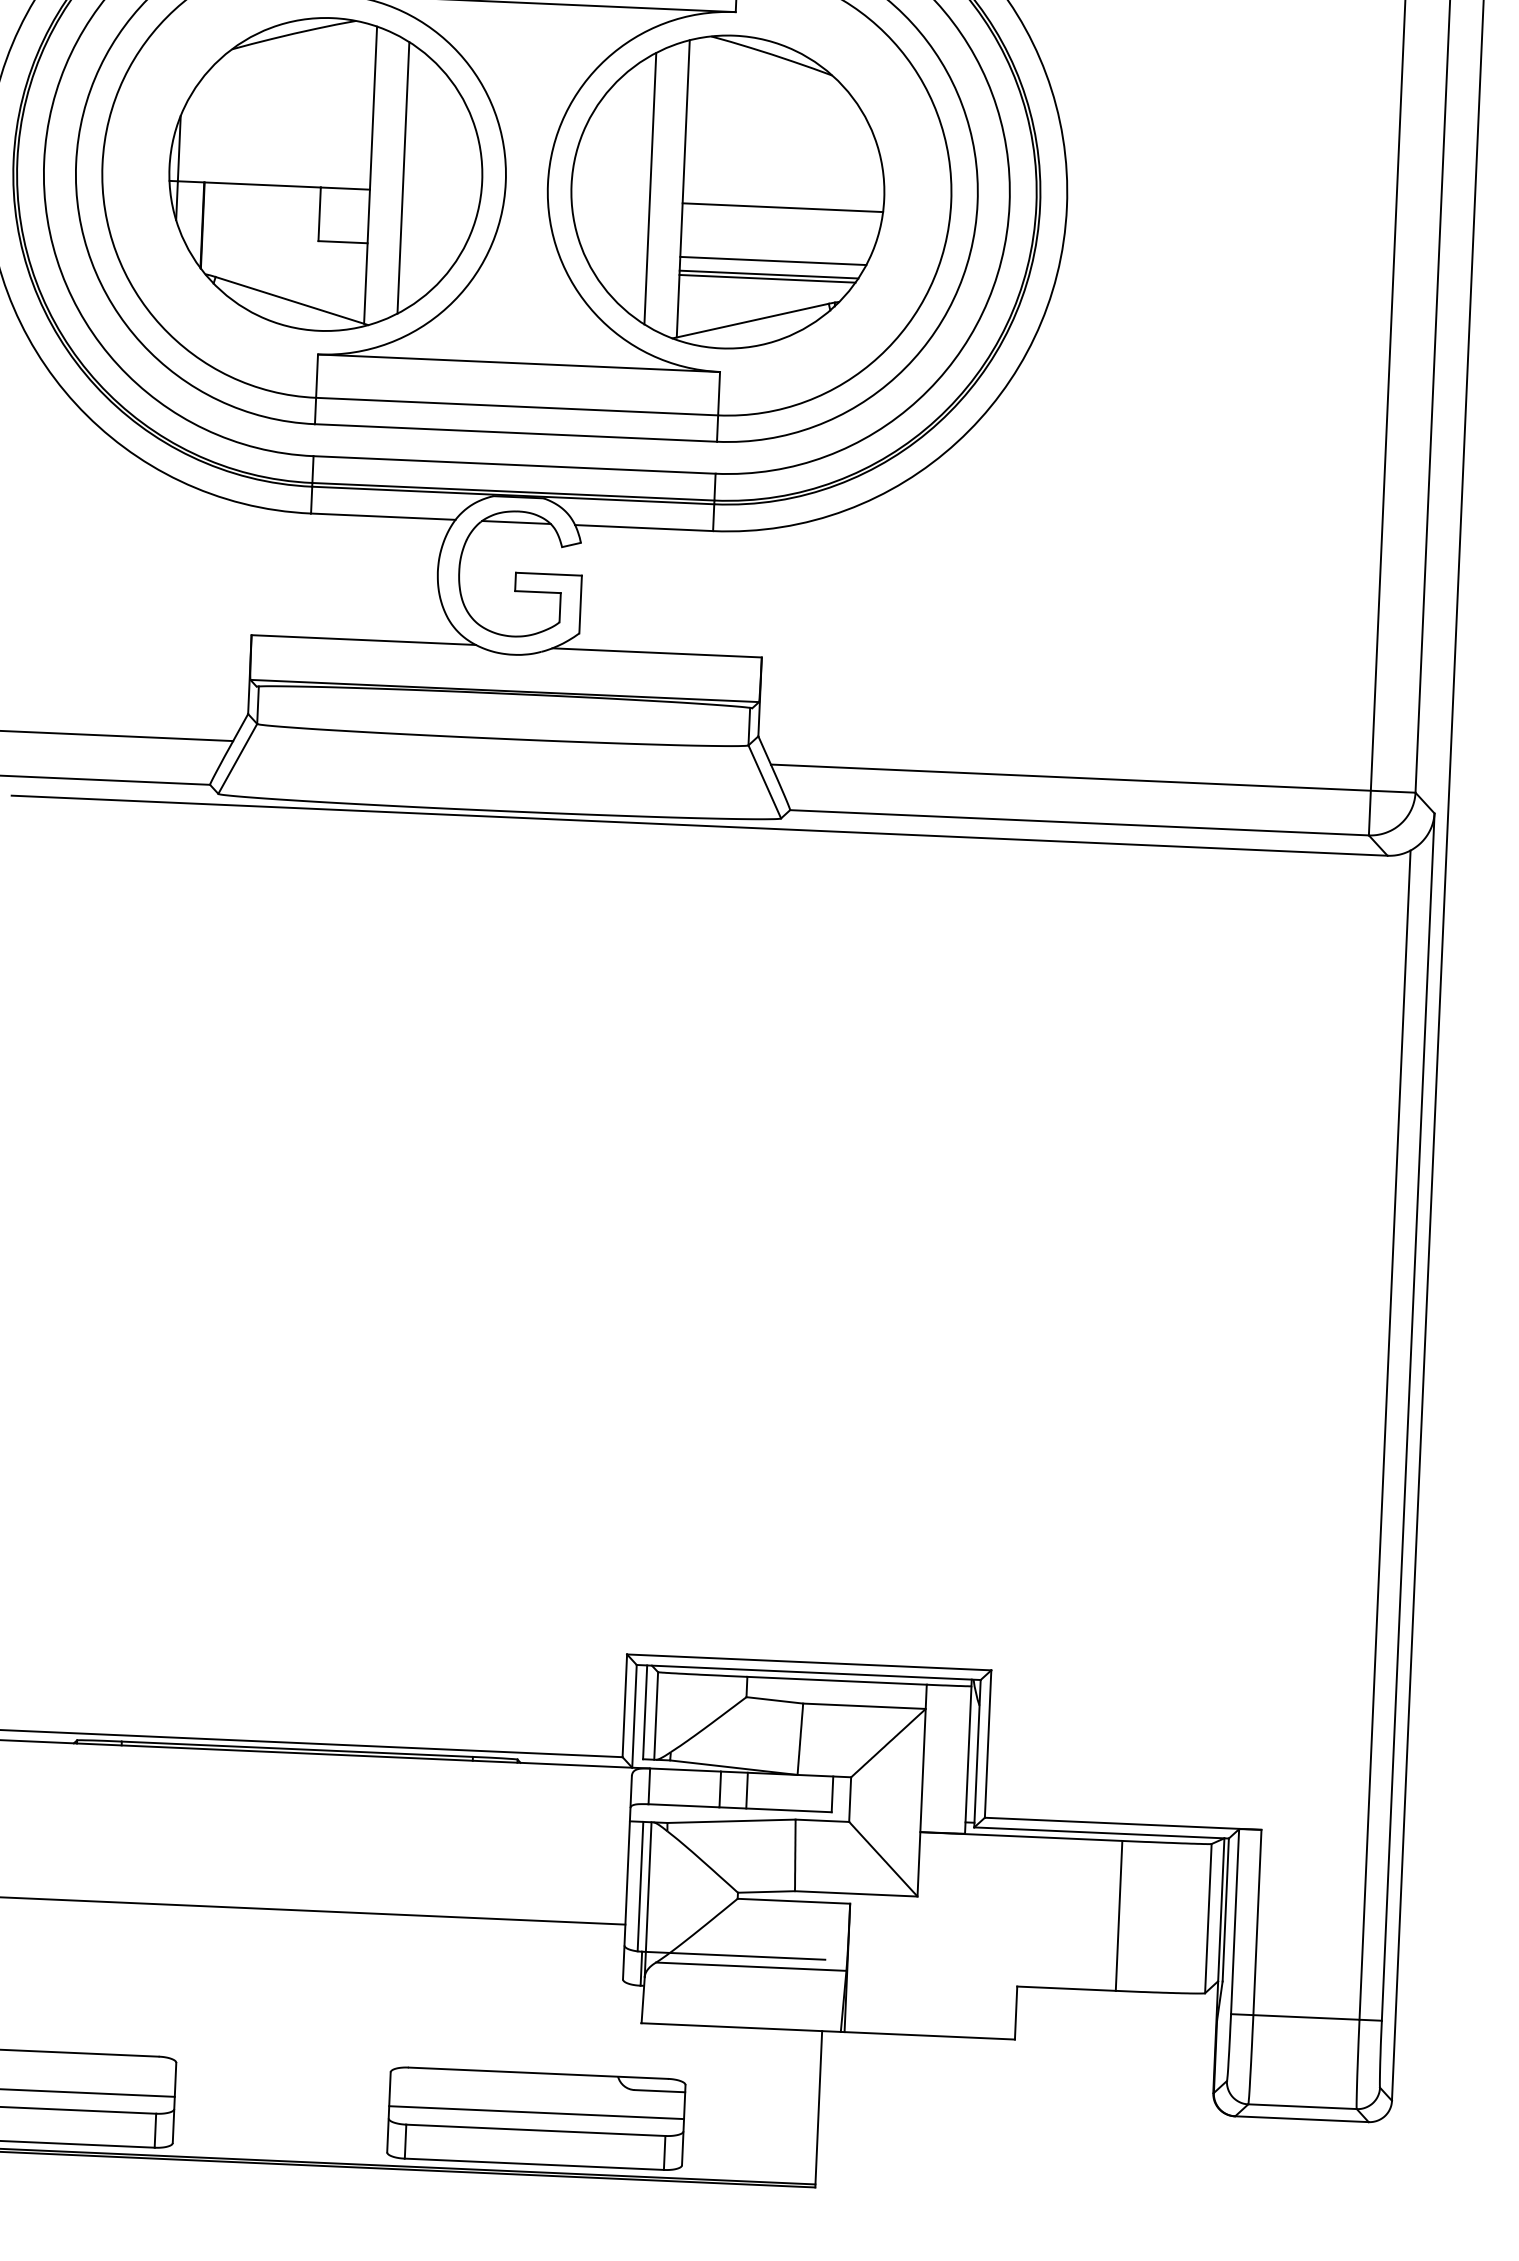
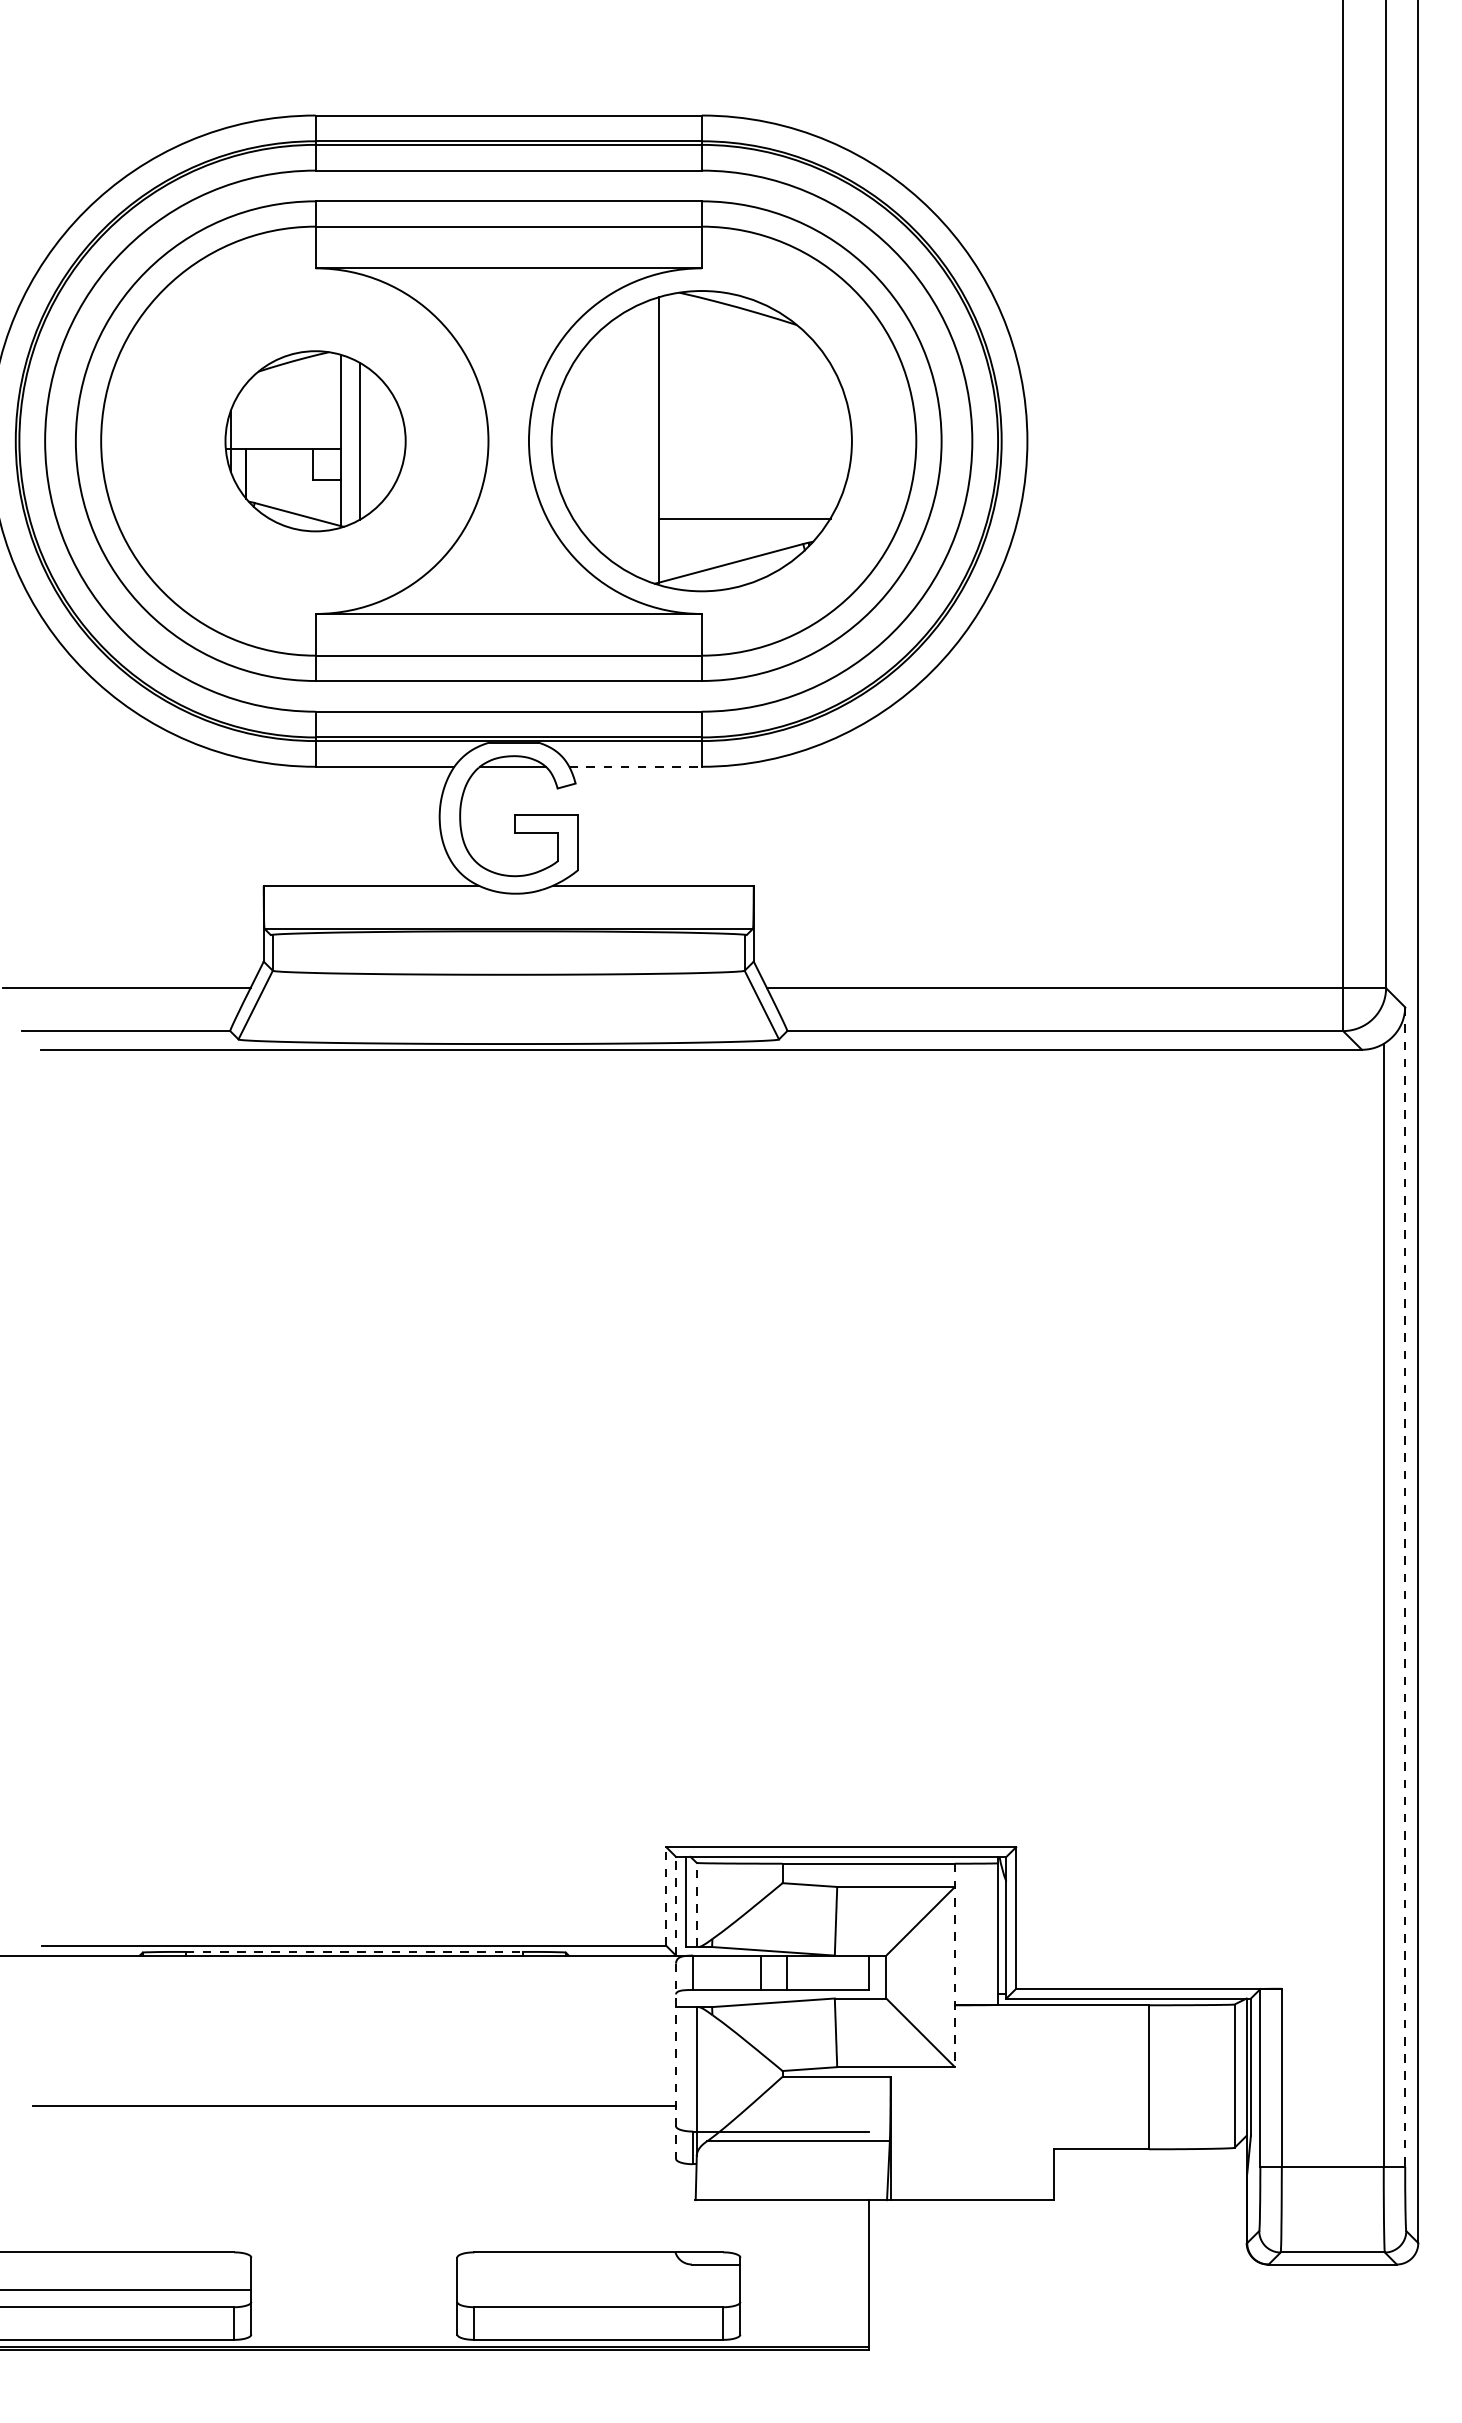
part: (325, 174) -> (315, 441), size x0.6
line: (650, 187) -> (627, 440), removed
line: (782, 207) -> (754, 453), removed
line: (772, 261) -> (747, 505), removed
line: (766, 278) -> (742, 522), removed
line: (645, 527) -> (636, 766), solid -> dashed
line: (1408, 1417) -> (1405, 1587), solid -> dashed
line: (624, 1705) -> (666, 1896), solid -> dashed
line: (634, 1715) -> (676, 1905), solid -> dashed
line: (655, 1715) -> (696, 1904), solid -> dashed
line: (297, 1748) -> (354, 1951), solid -> dashed
line: (921, 1790) -> (954, 1965), solid -> dashed
line: (627, 1878) -> (676, 2061), solid -> dashed
line: (640, 1886) -> (688, 2069), removed
line: (536, 2112) -> (598, 2290), removed

